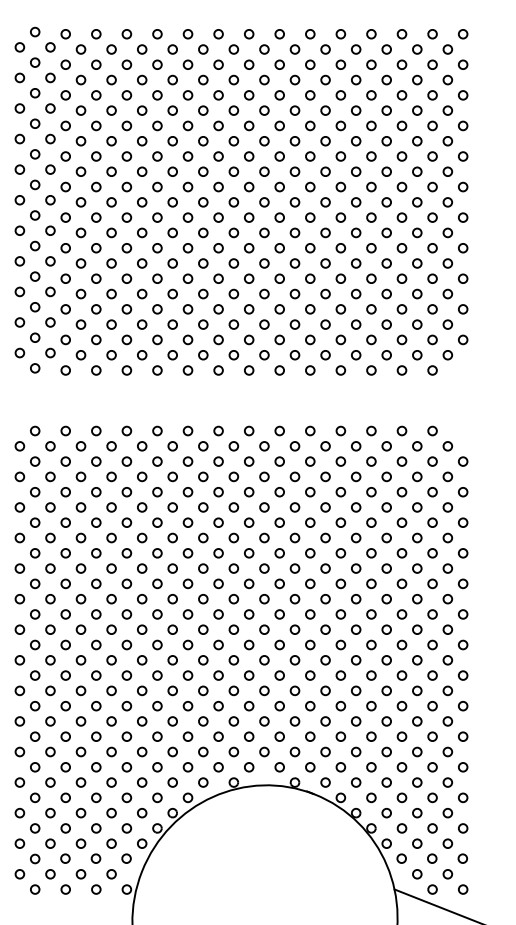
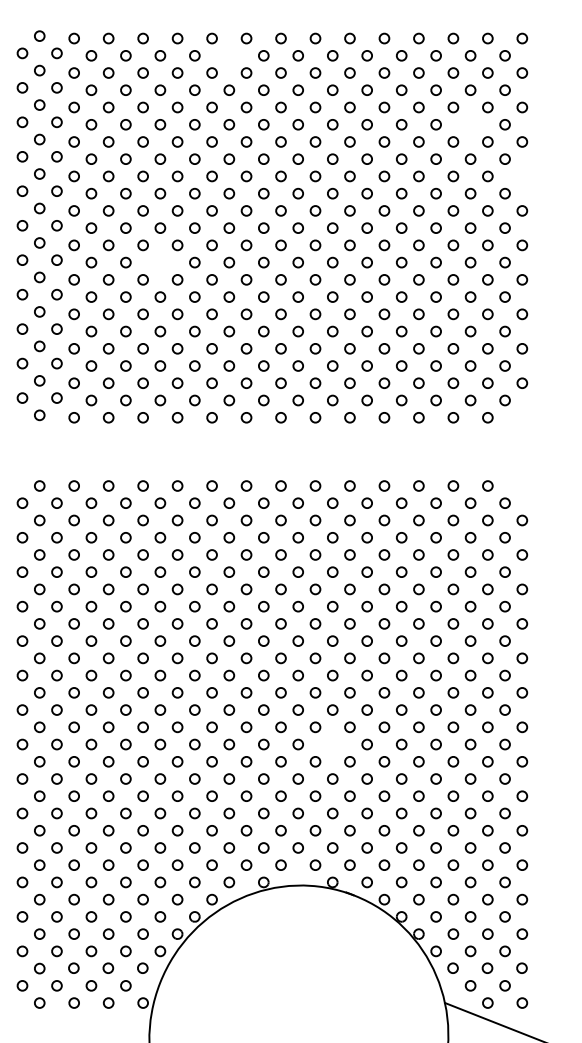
circle: (203, 49) -> (229, 55), removed
circle: (417, 110) -> (470, 124), removed
circle: (463, 156) -> (522, 176), removed
circle: (142, 232) -> (160, 262), removed
circle: (294, 660) -> (332, 744), removed

